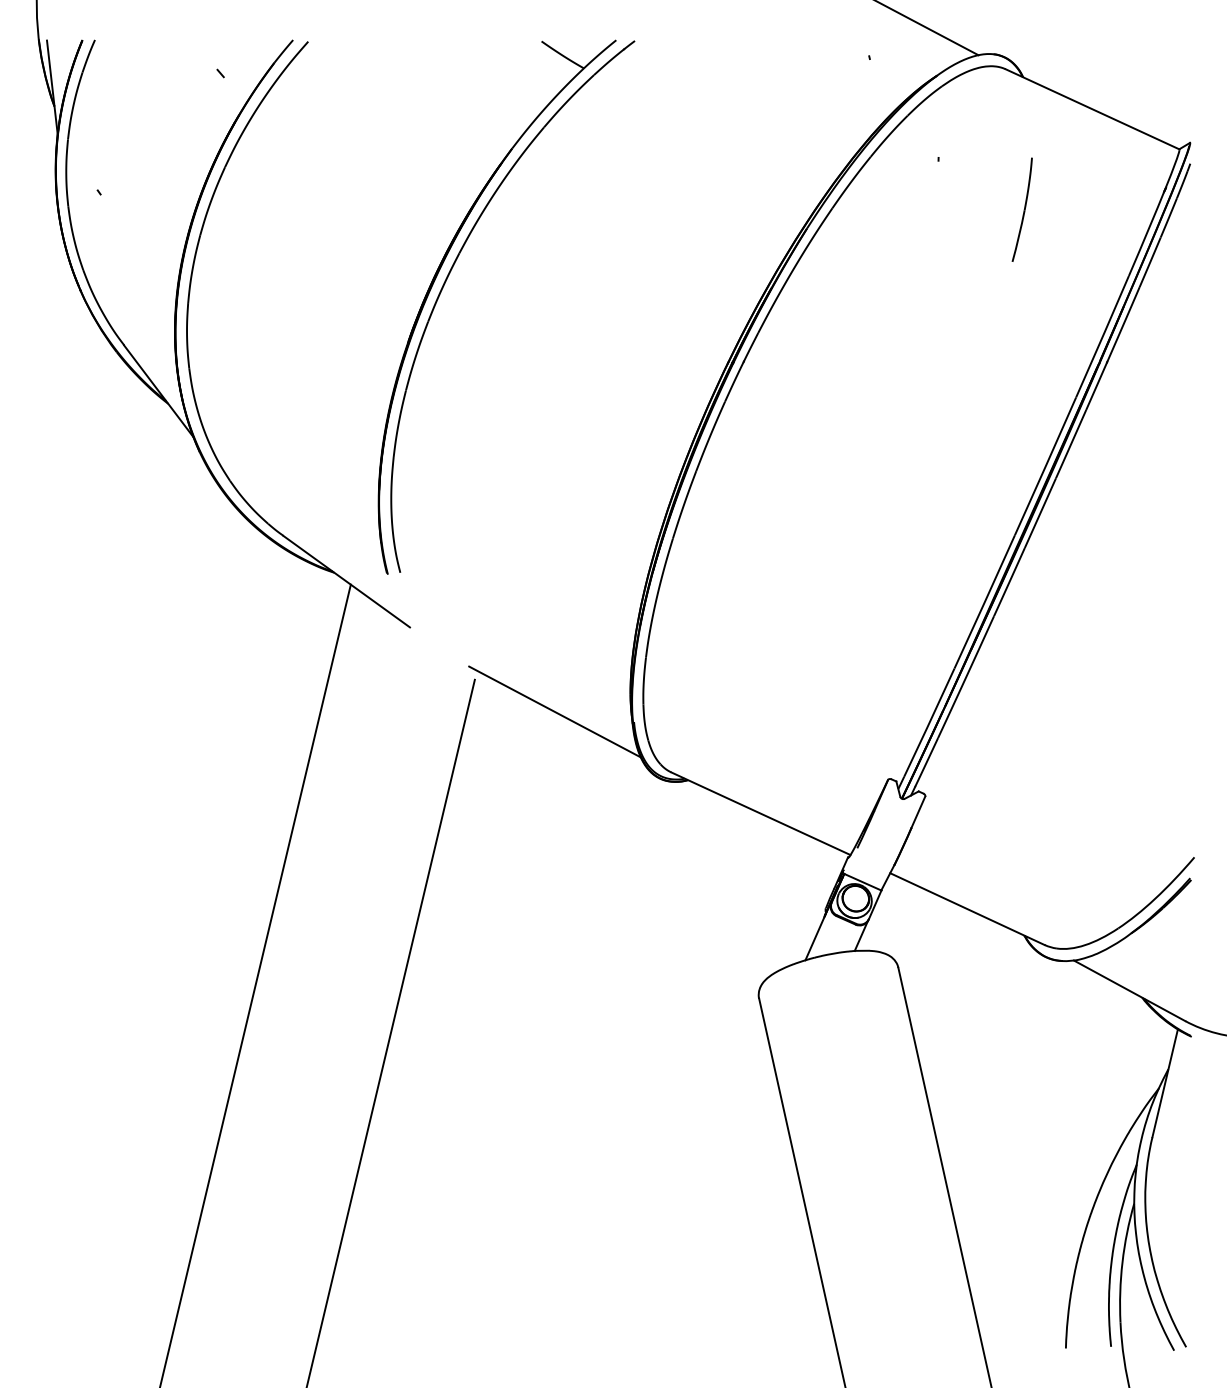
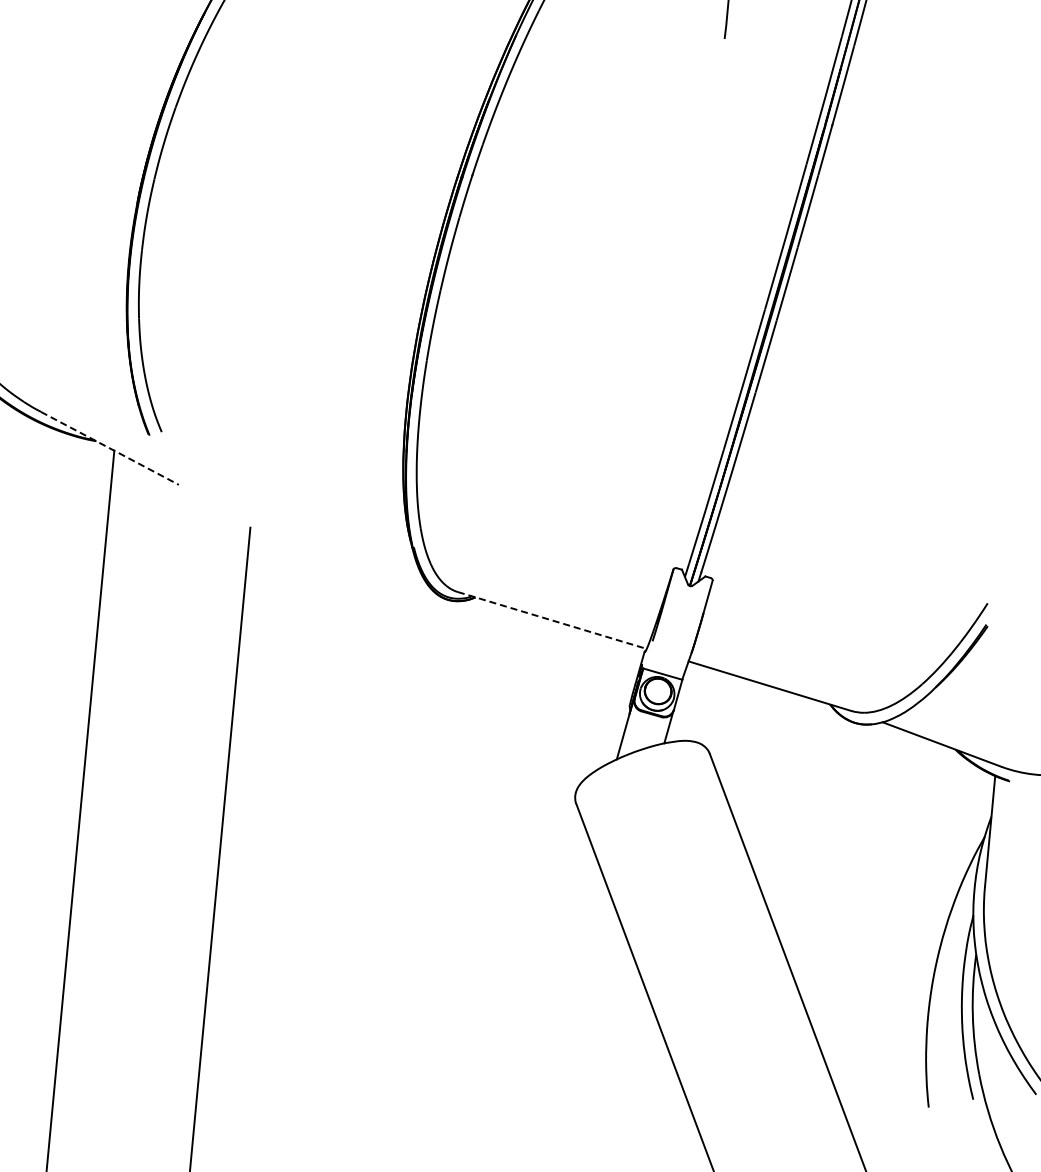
line: (346, 581) -> (109, 448), solid -> dashed
line: (554, 711) -> (333, 547), removed
line: (760, 813) -> (551, 620), solid -> dashed

